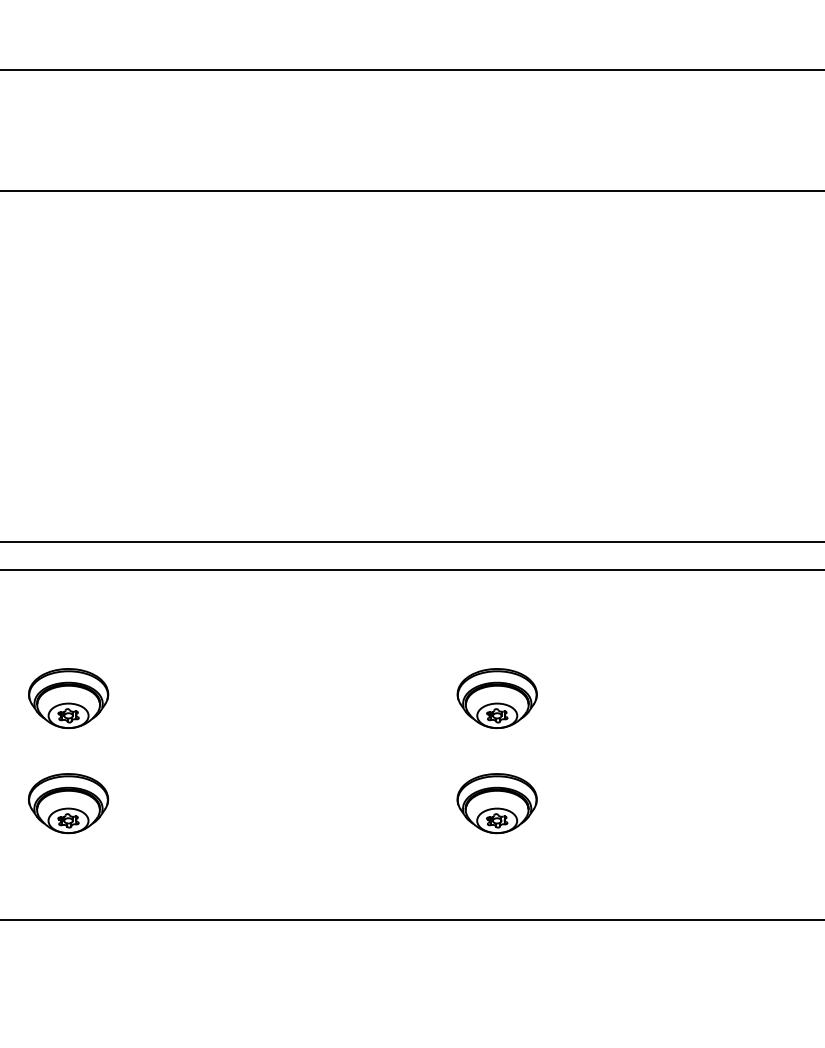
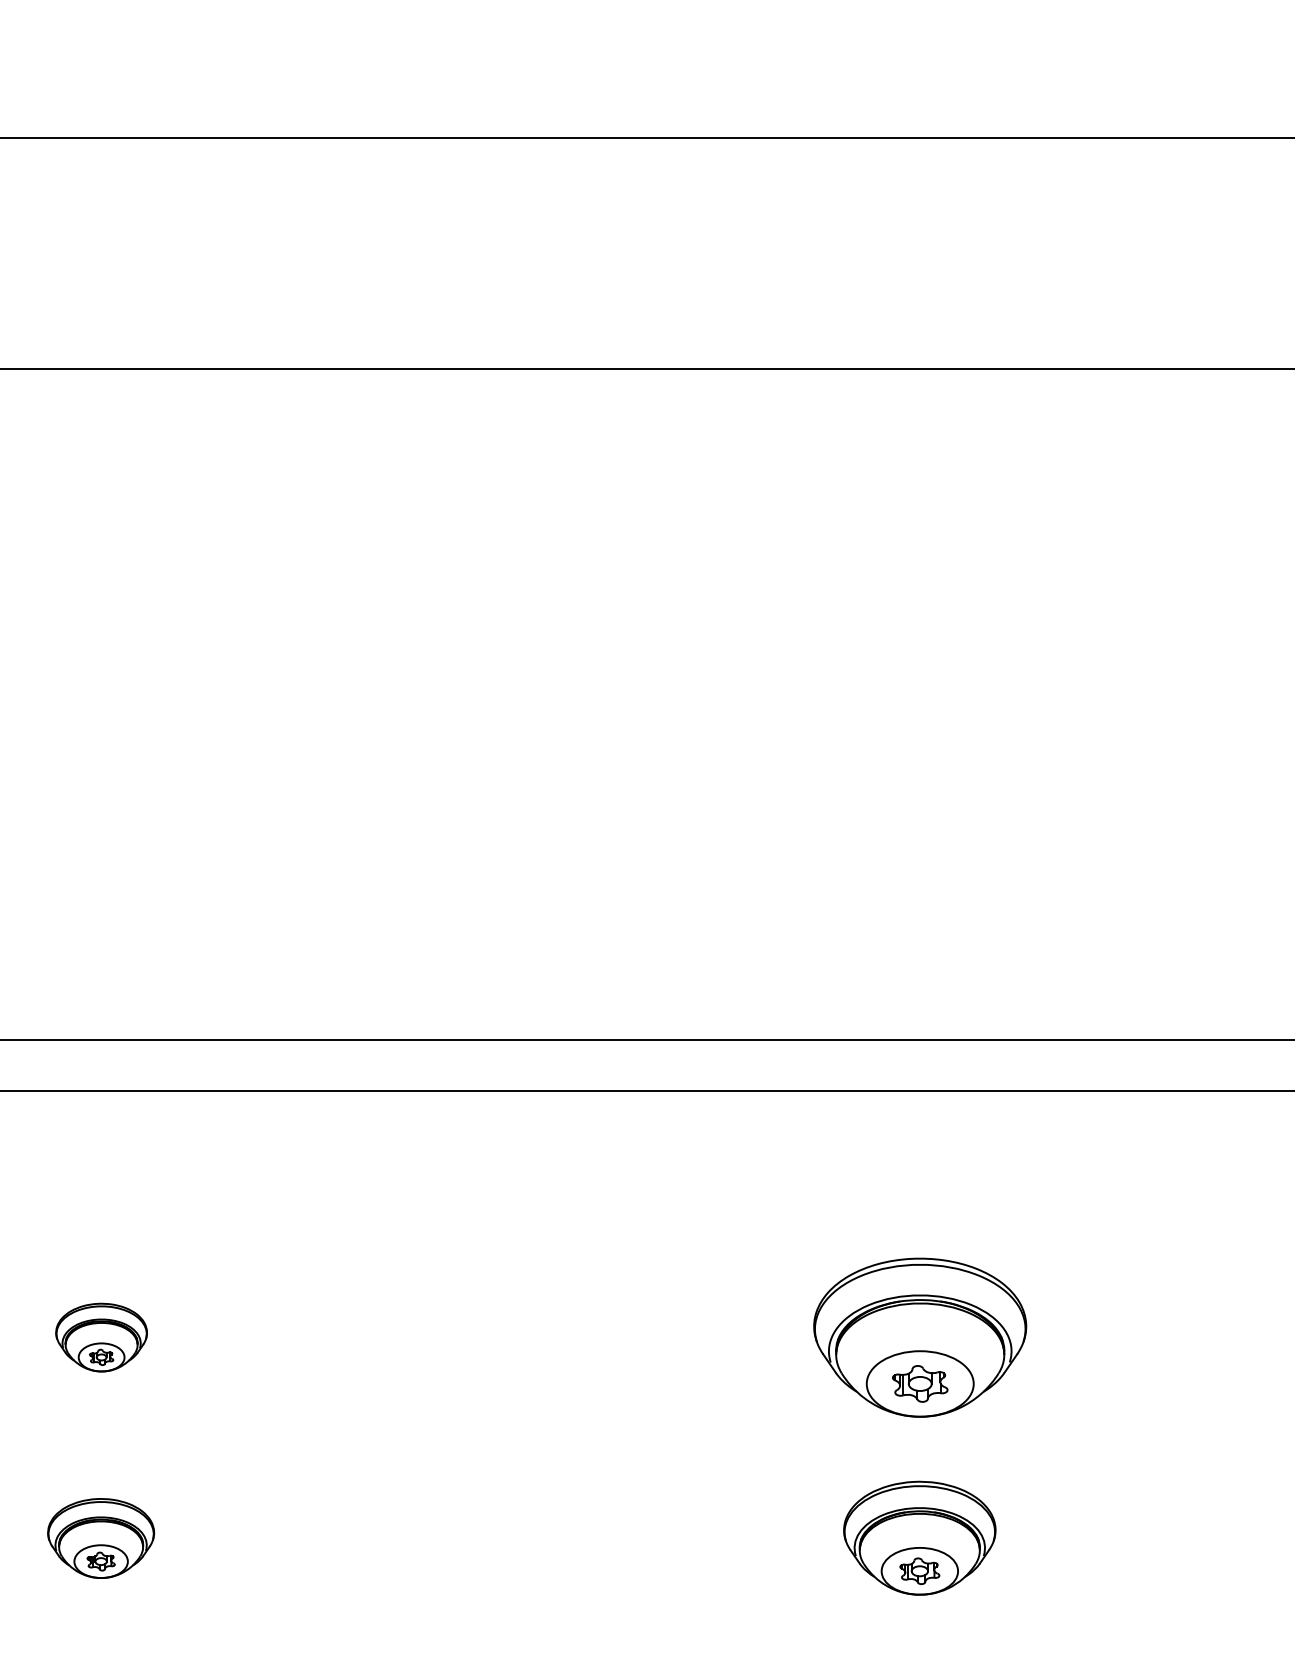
part: (68, 698) -> (101, 1337), size x0.6
part: (496, 698) -> (918, 1337), size x1.4
part: (68, 803) -> (101, 1538), size x0.7

